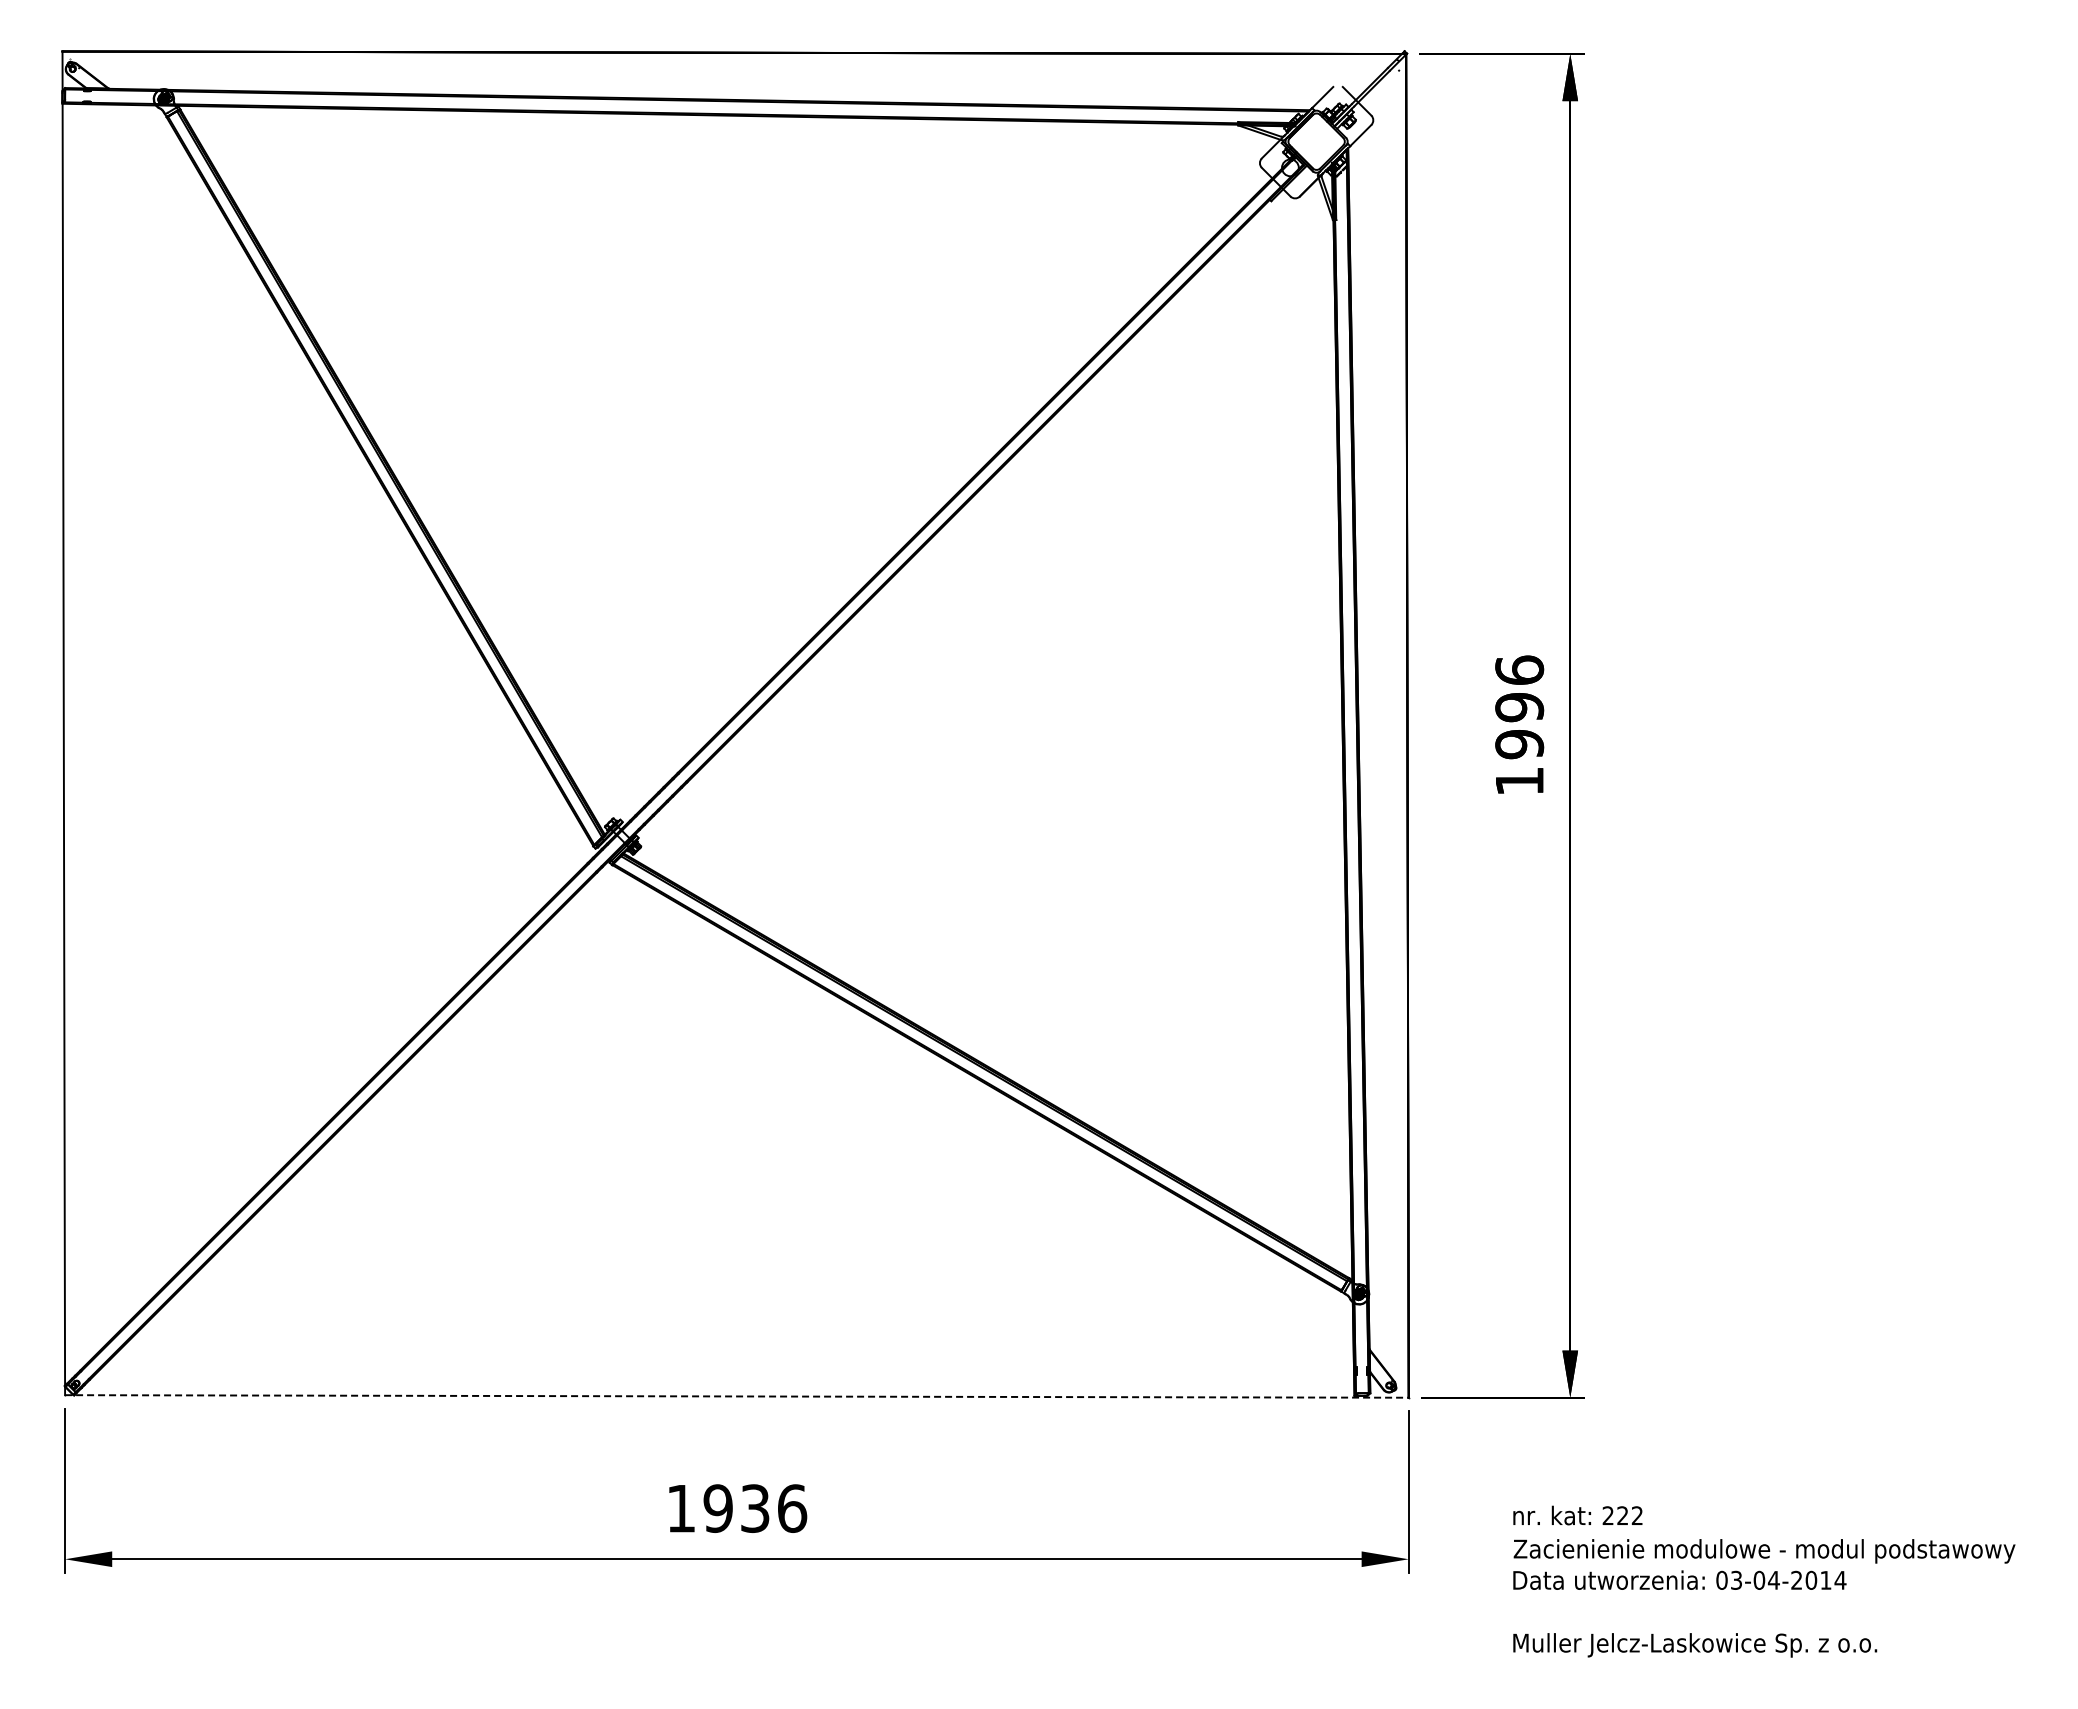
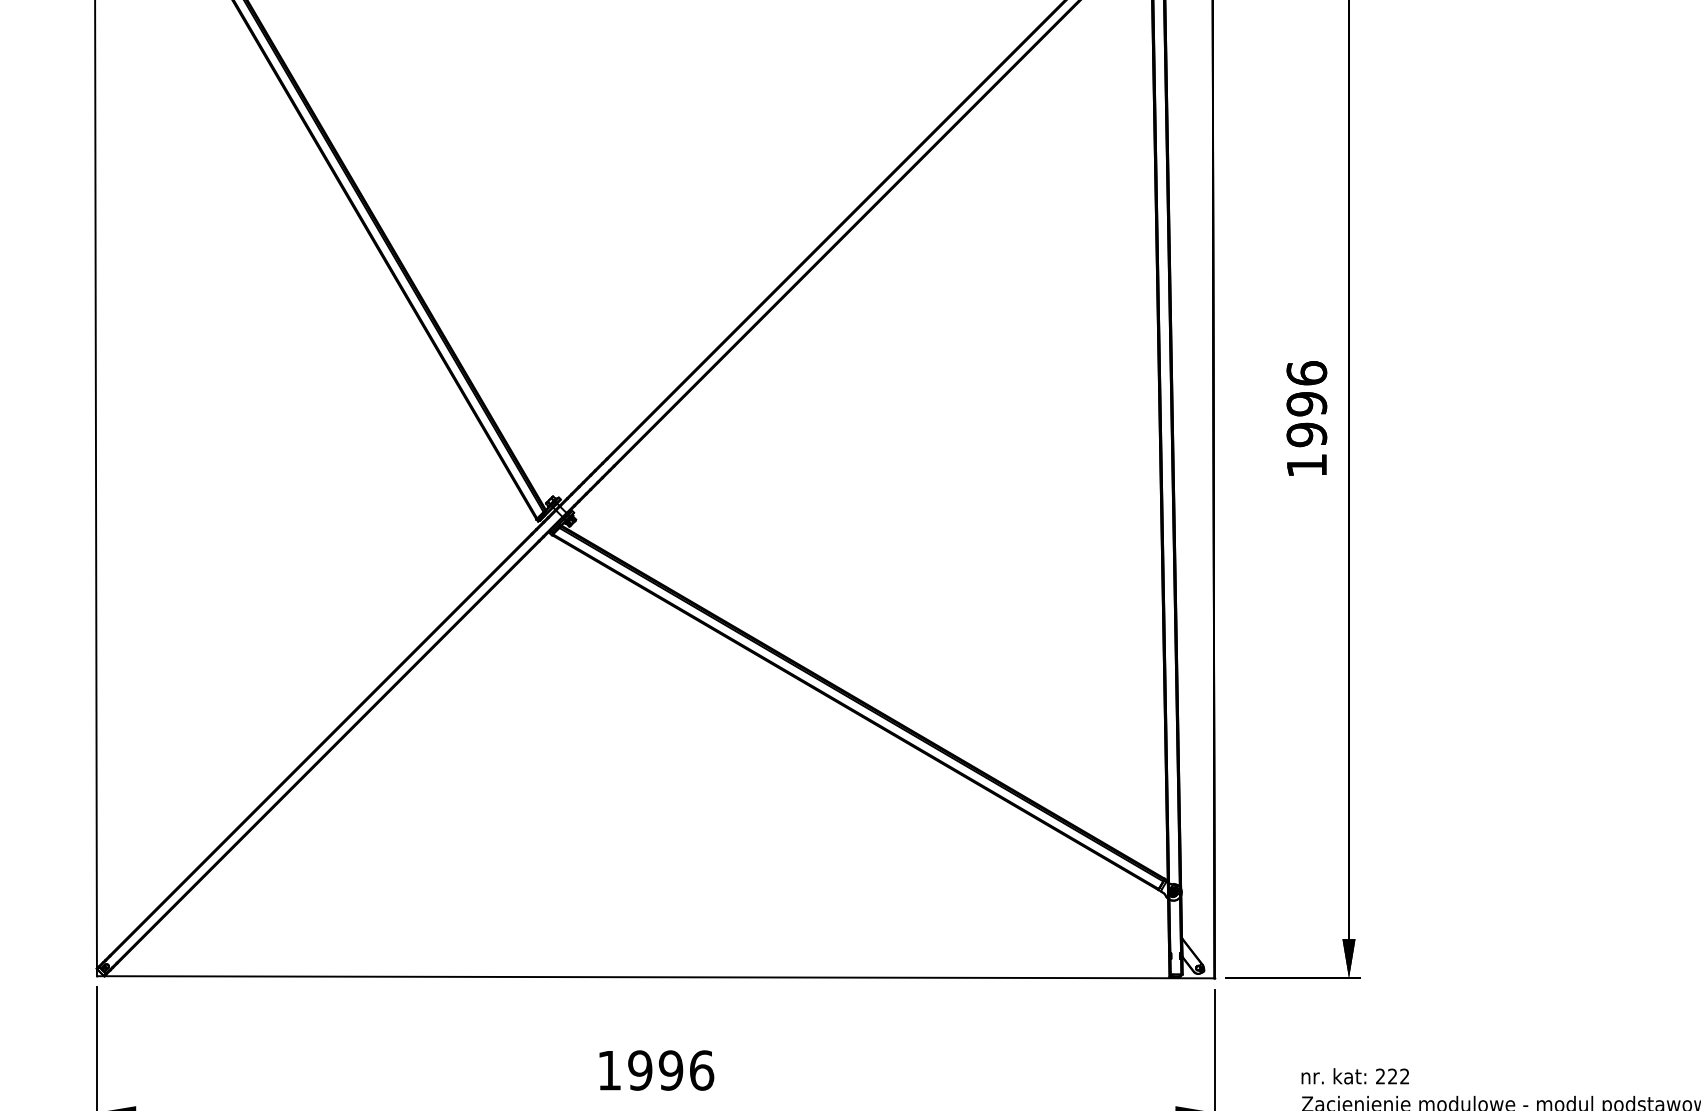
line: (736, 1396) -> (655, 977), dashed -> solid
text: (754, 1508) -> (670, 1070), 1936 -> 1996

